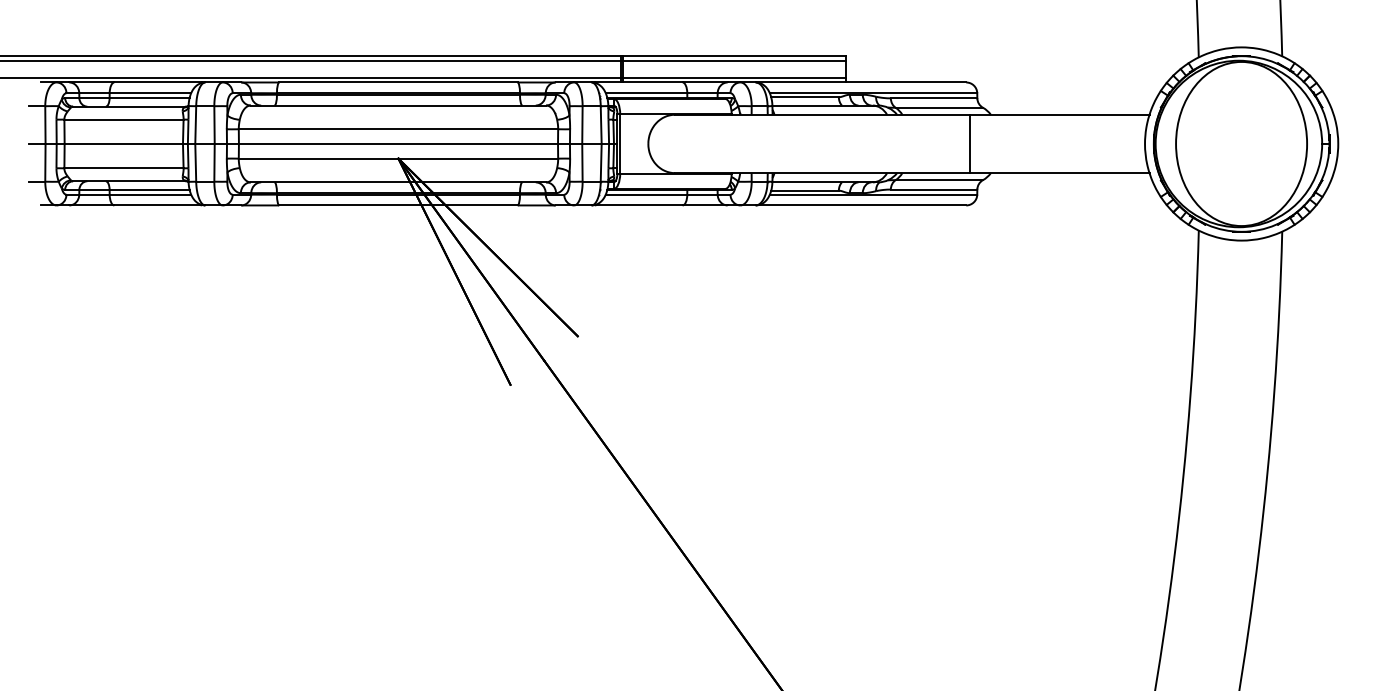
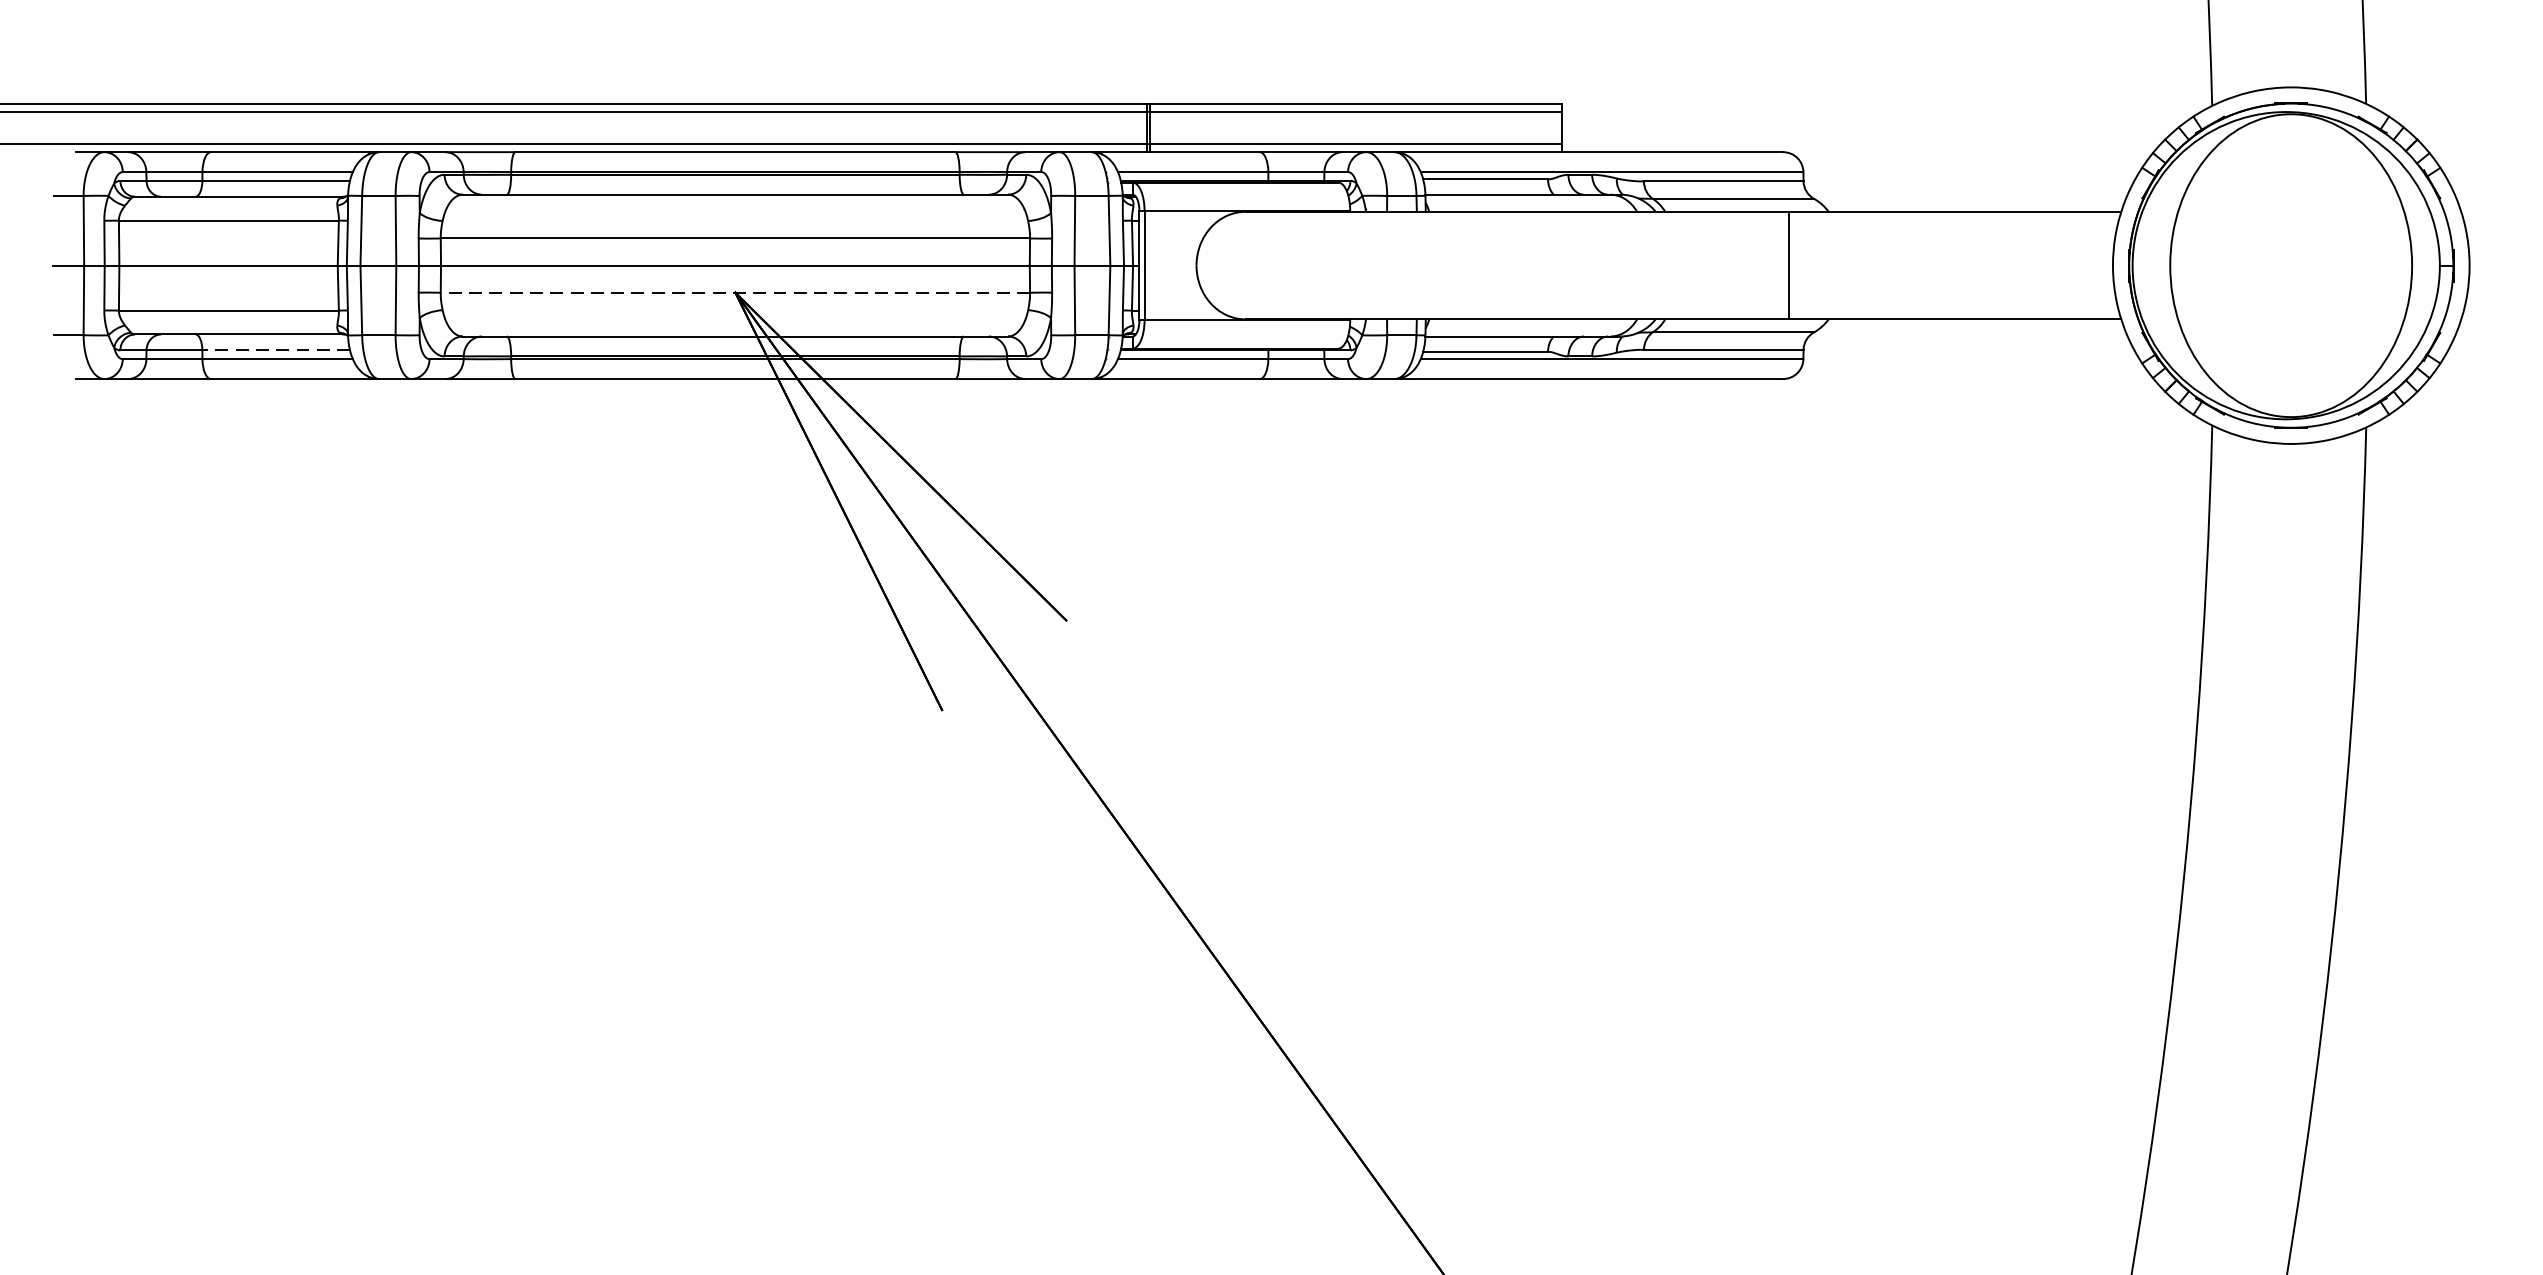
line: (398, 158) -> (735, 292), solid -> dashed
line: (149, 189) -> (275, 349), solid -> dashed

